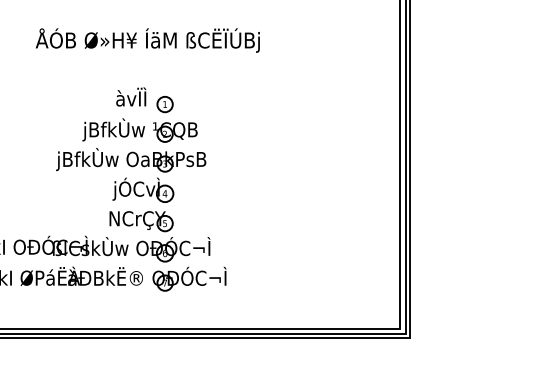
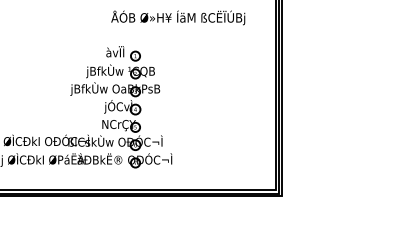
text: (148, 39) -> (178, 17), moved

